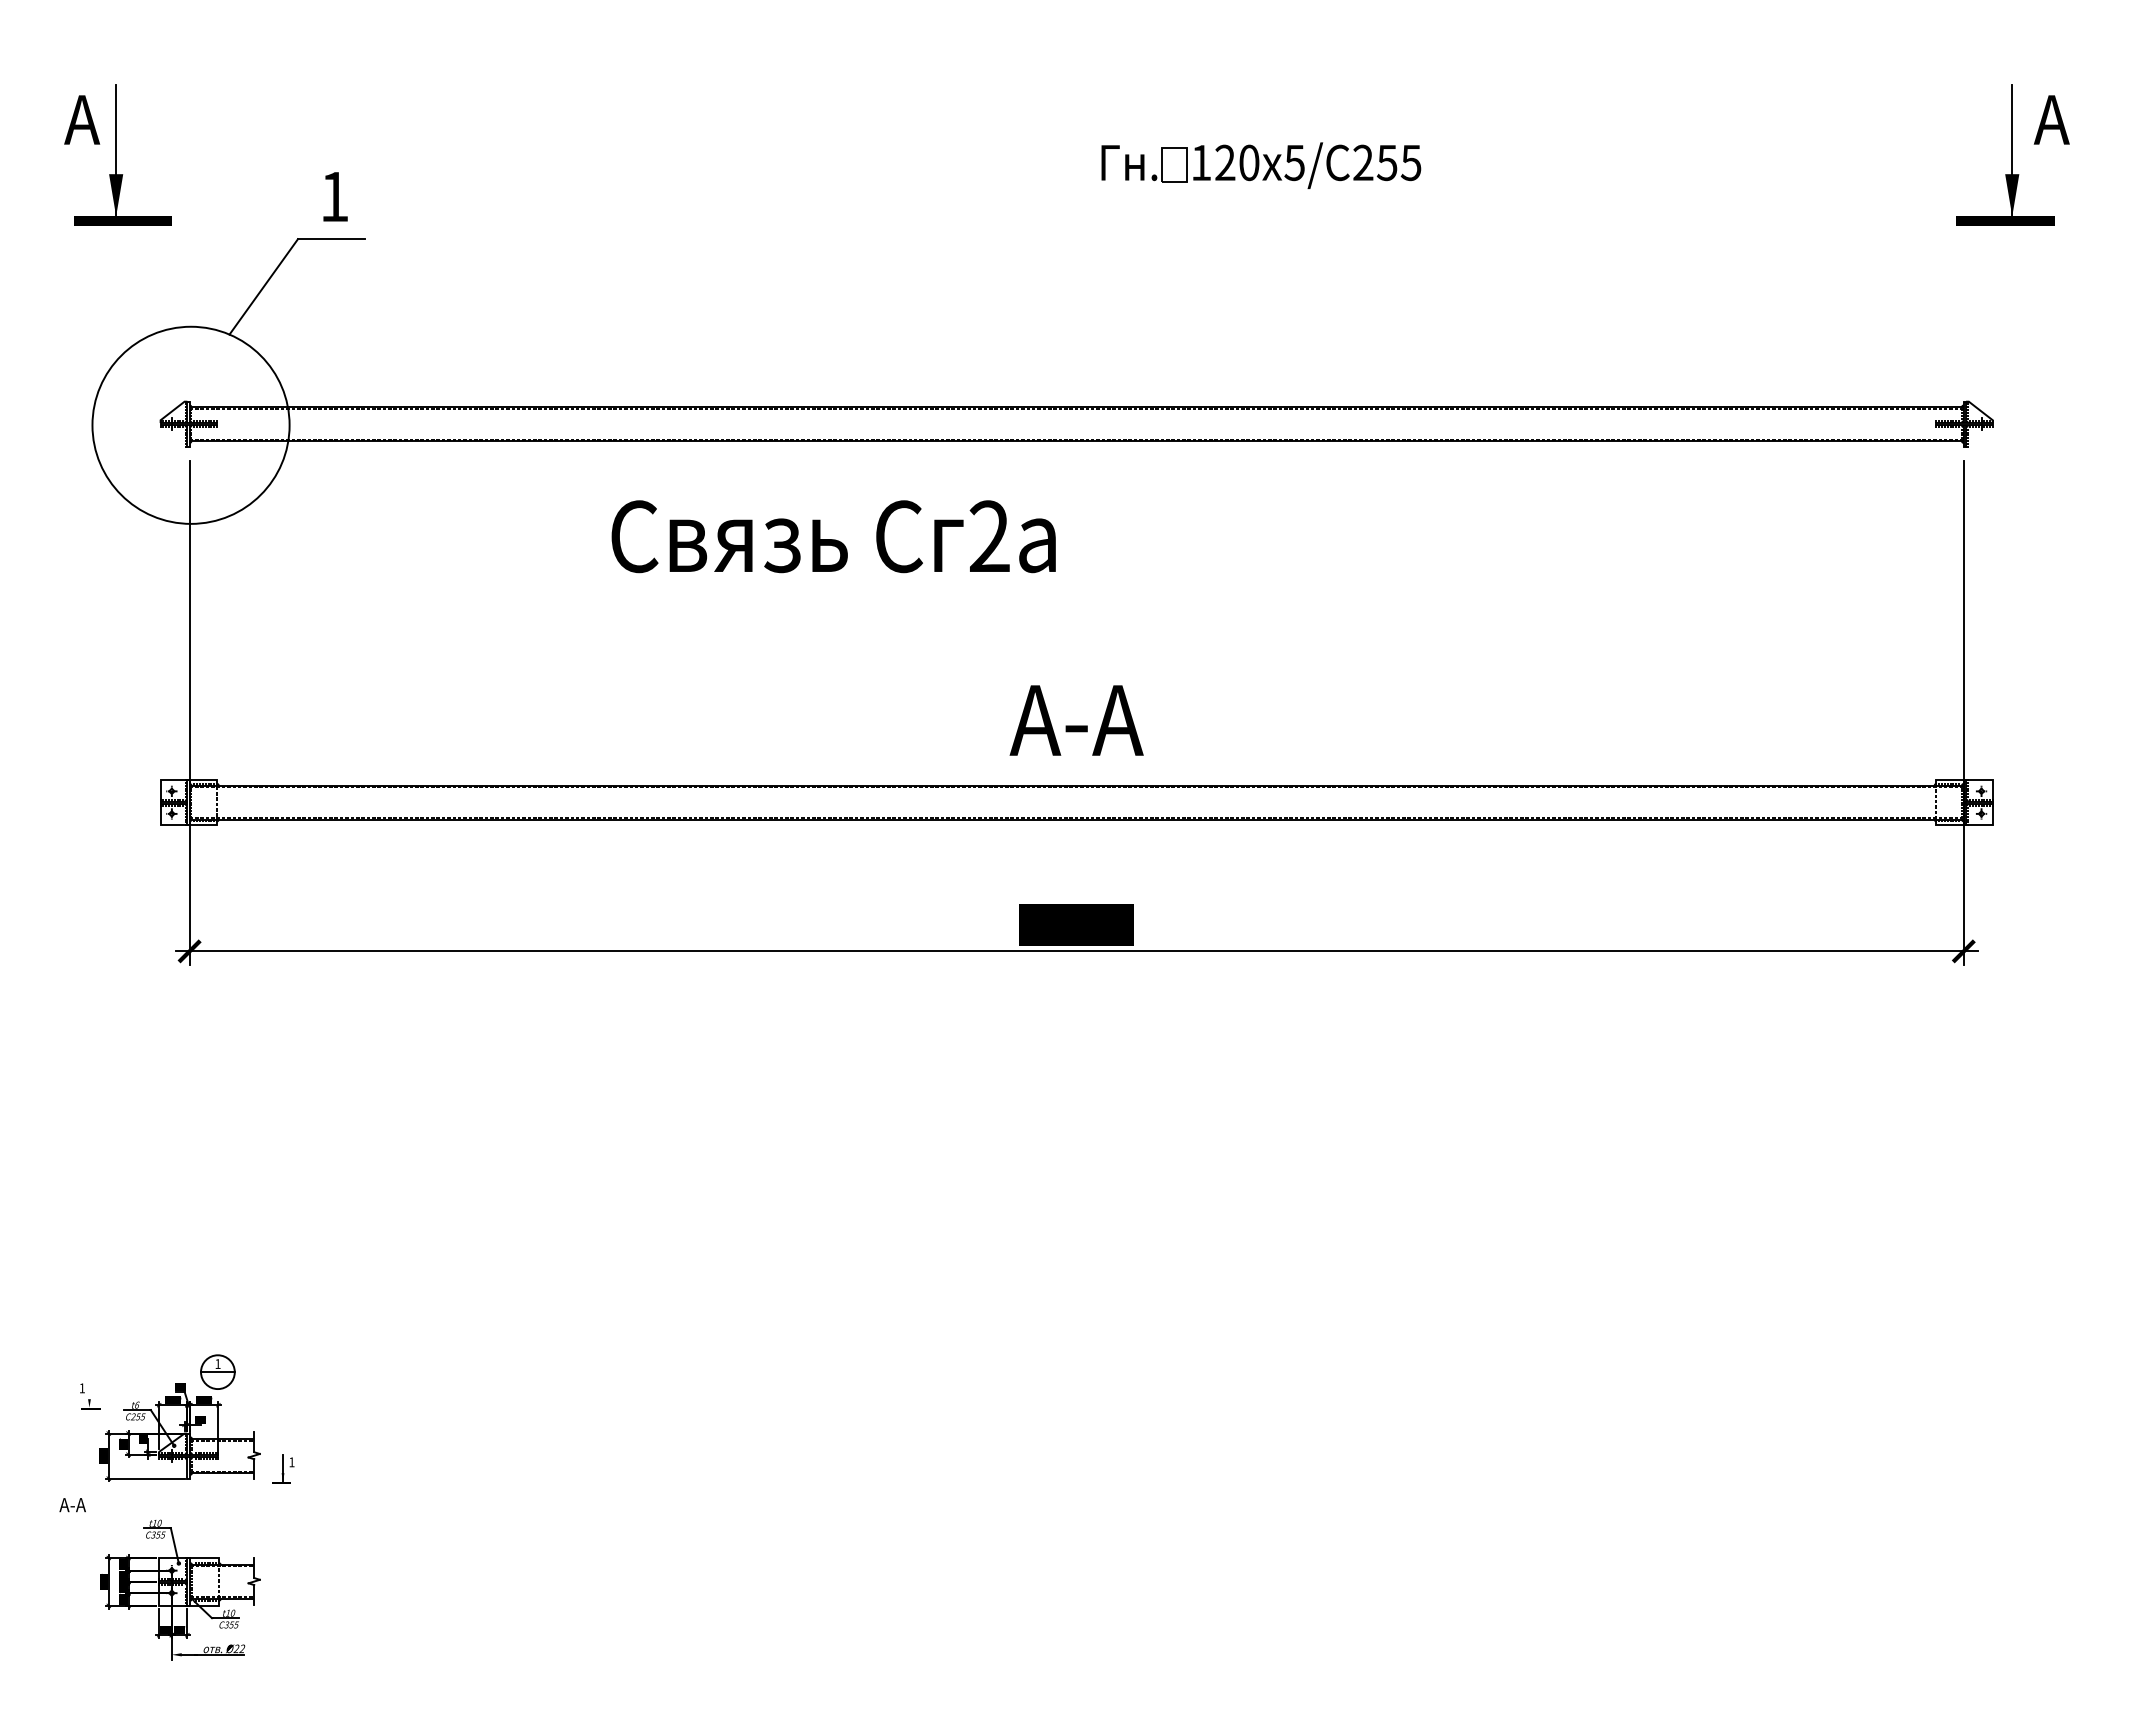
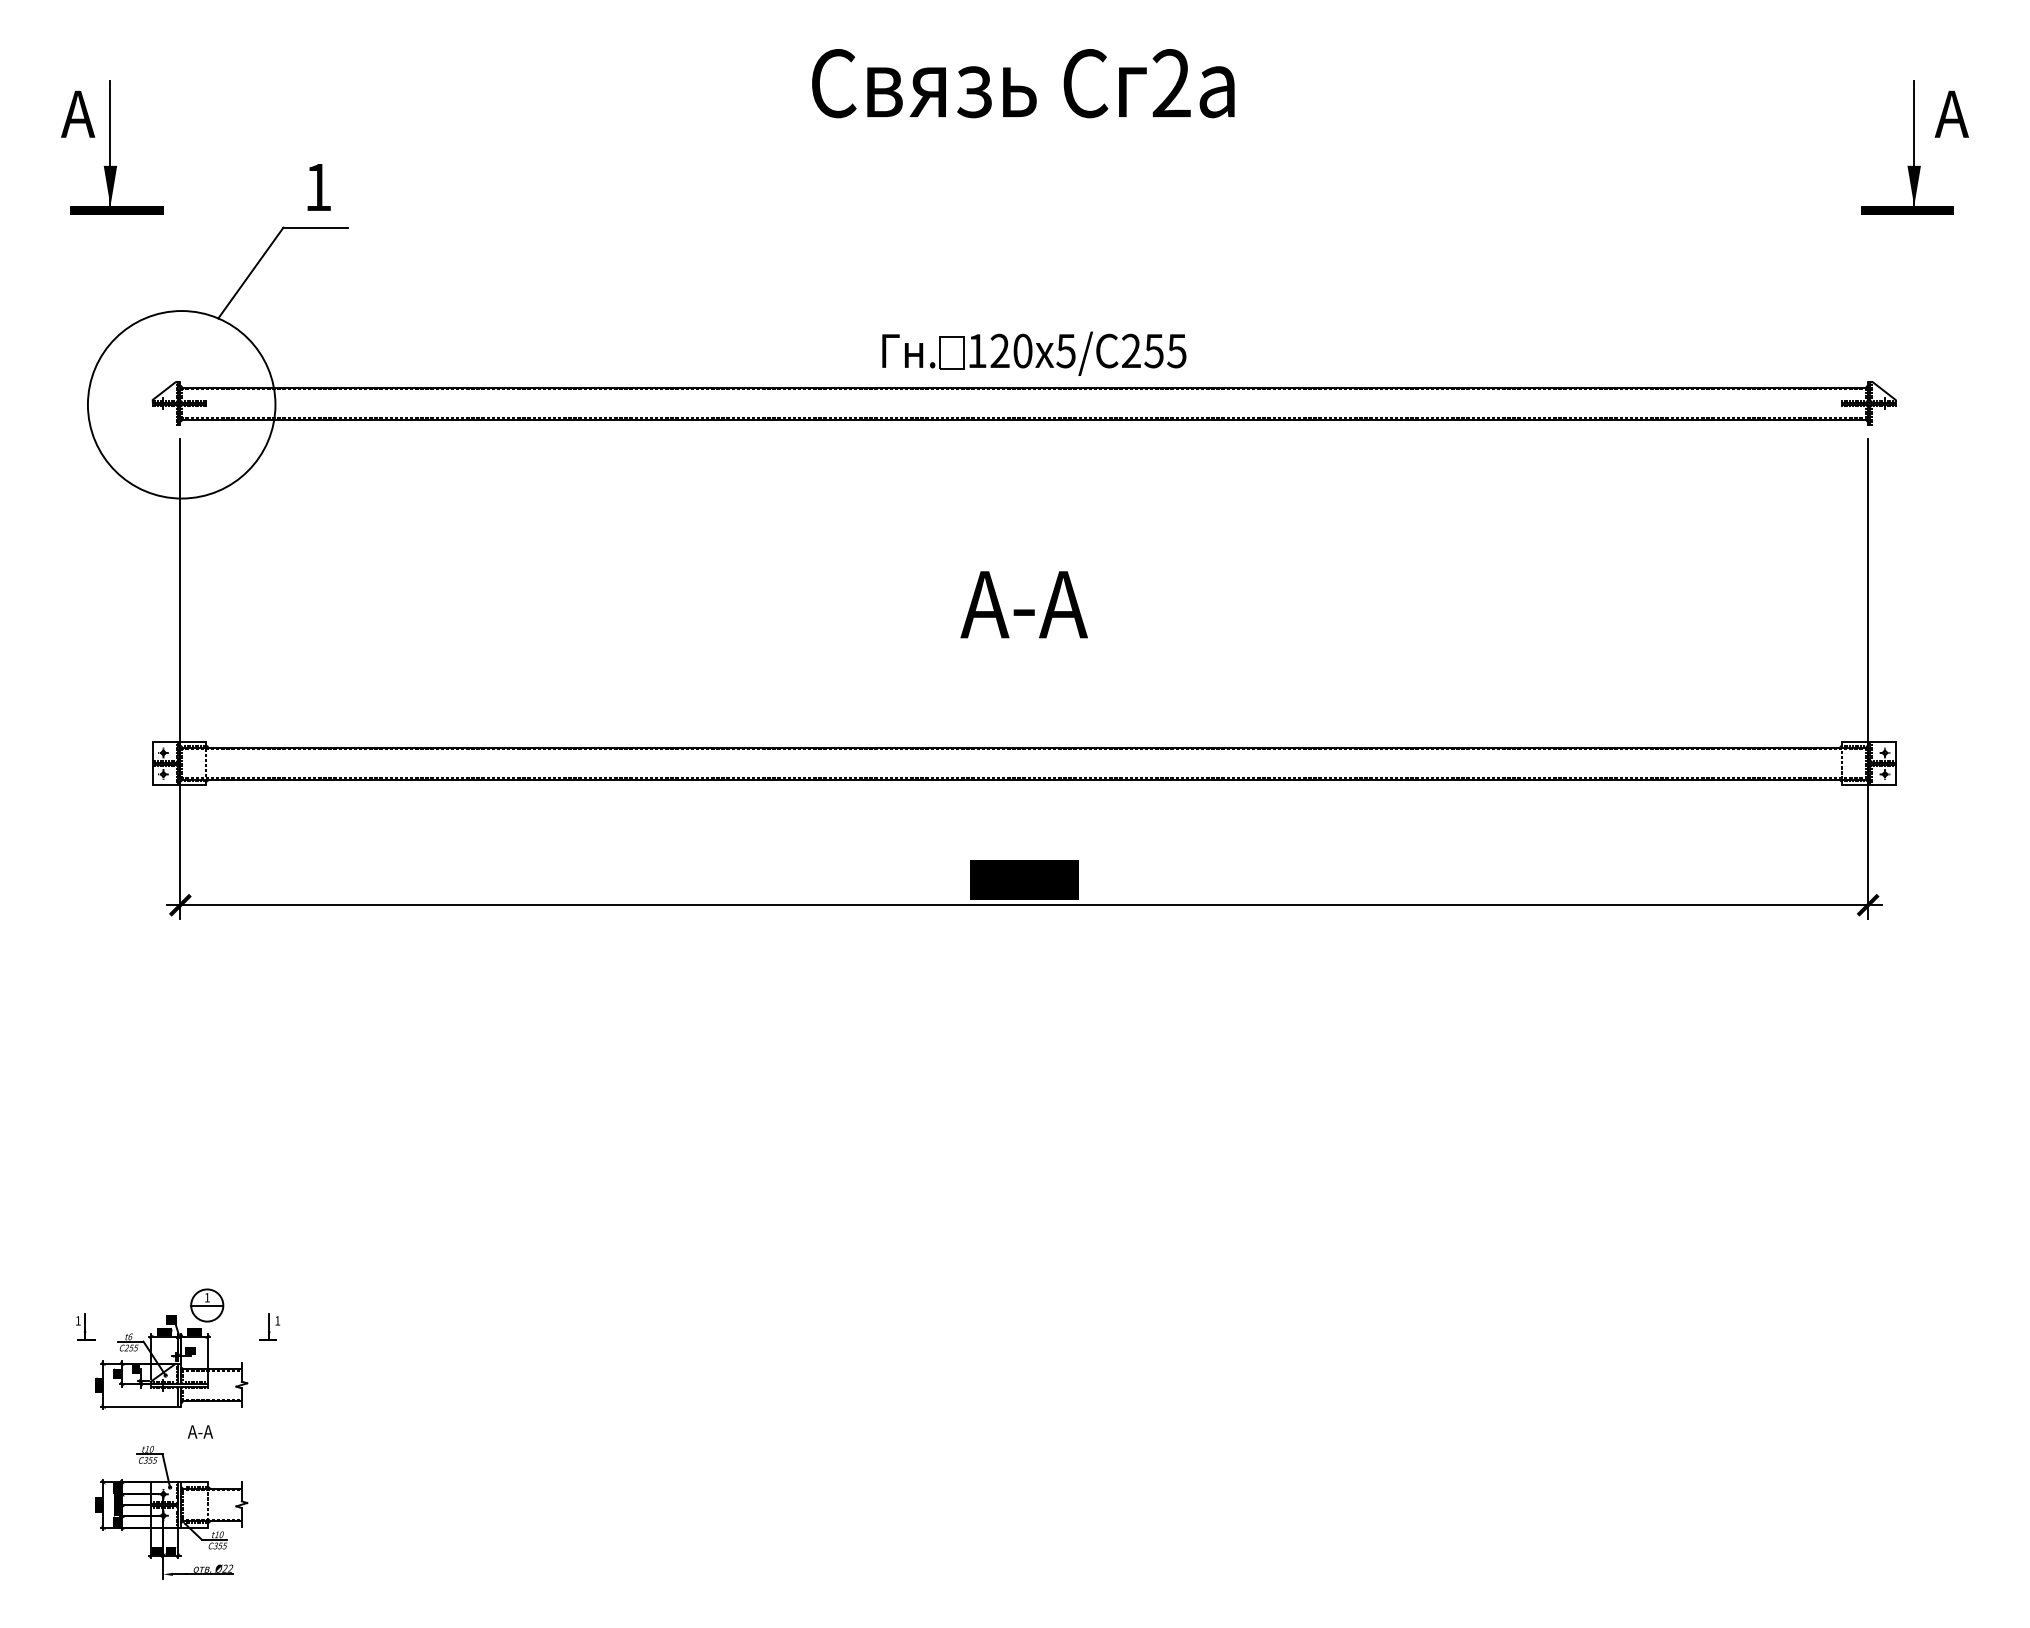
part: (1261, 165) -> (1034, 353), moved
text: (833, 536) -> (1023, 83), moved
text: (1076, 720) -> (1024, 604), moved
line: (89, 1394) -> (85, 1326), added
part: (283, 1468) -> (269, 1326), moved
text: (72, 1505) -> (200, 1432), moved

